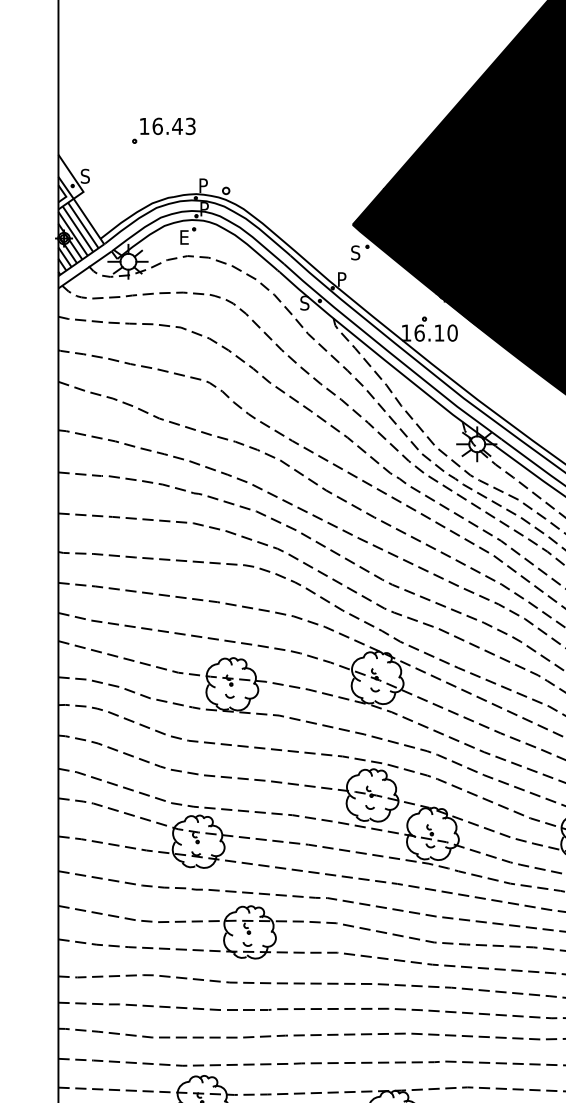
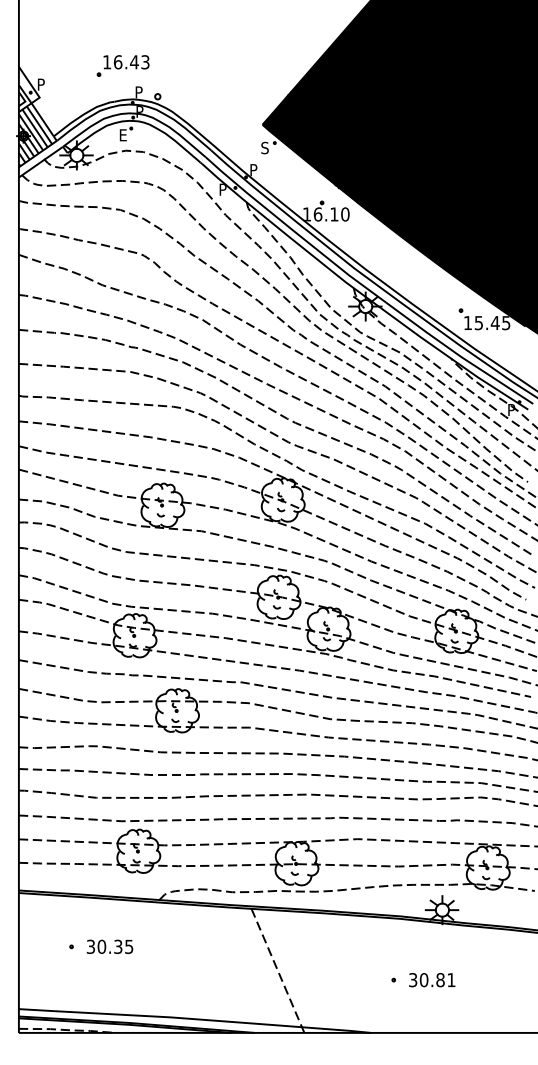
part: (163, 130) -> (122, 65), moved
text: (84, 176) -> (40, 84), S -> P
text: (304, 302) -> (222, 189), S -> P

